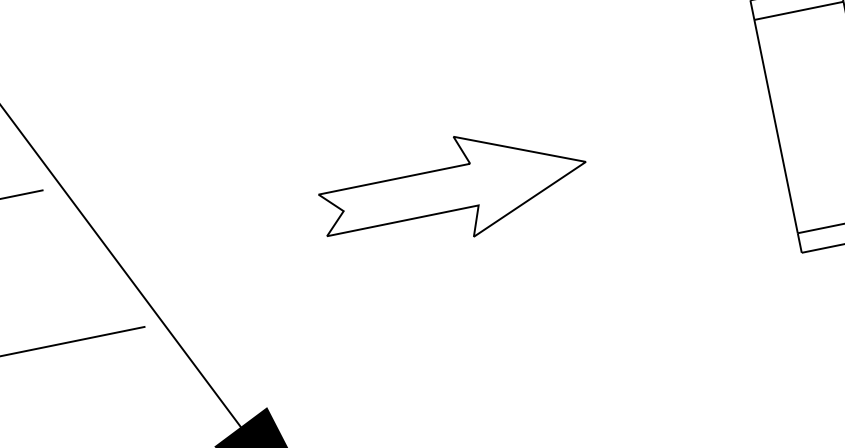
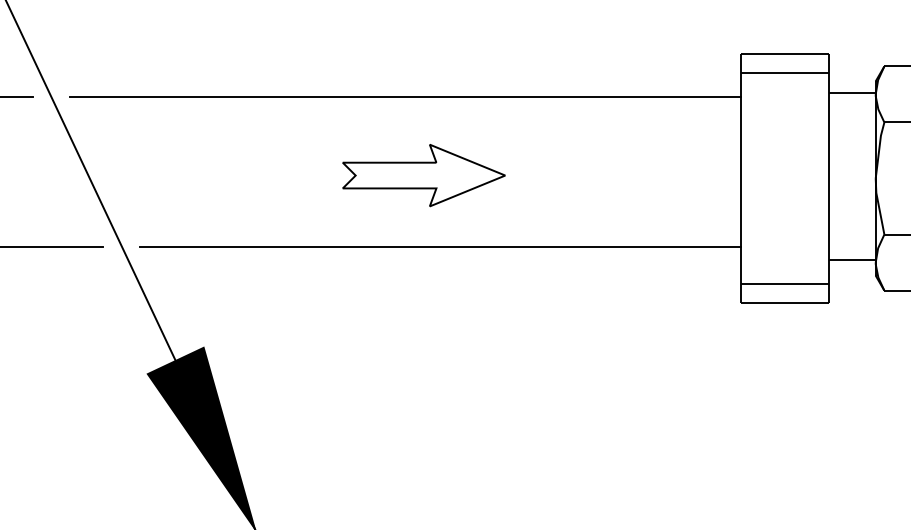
line: (419, 113) -> (405, 97), added
part: (453, 188) -> (423, 175), size x0.62
line: (485, 257) -> (440, 246), added

